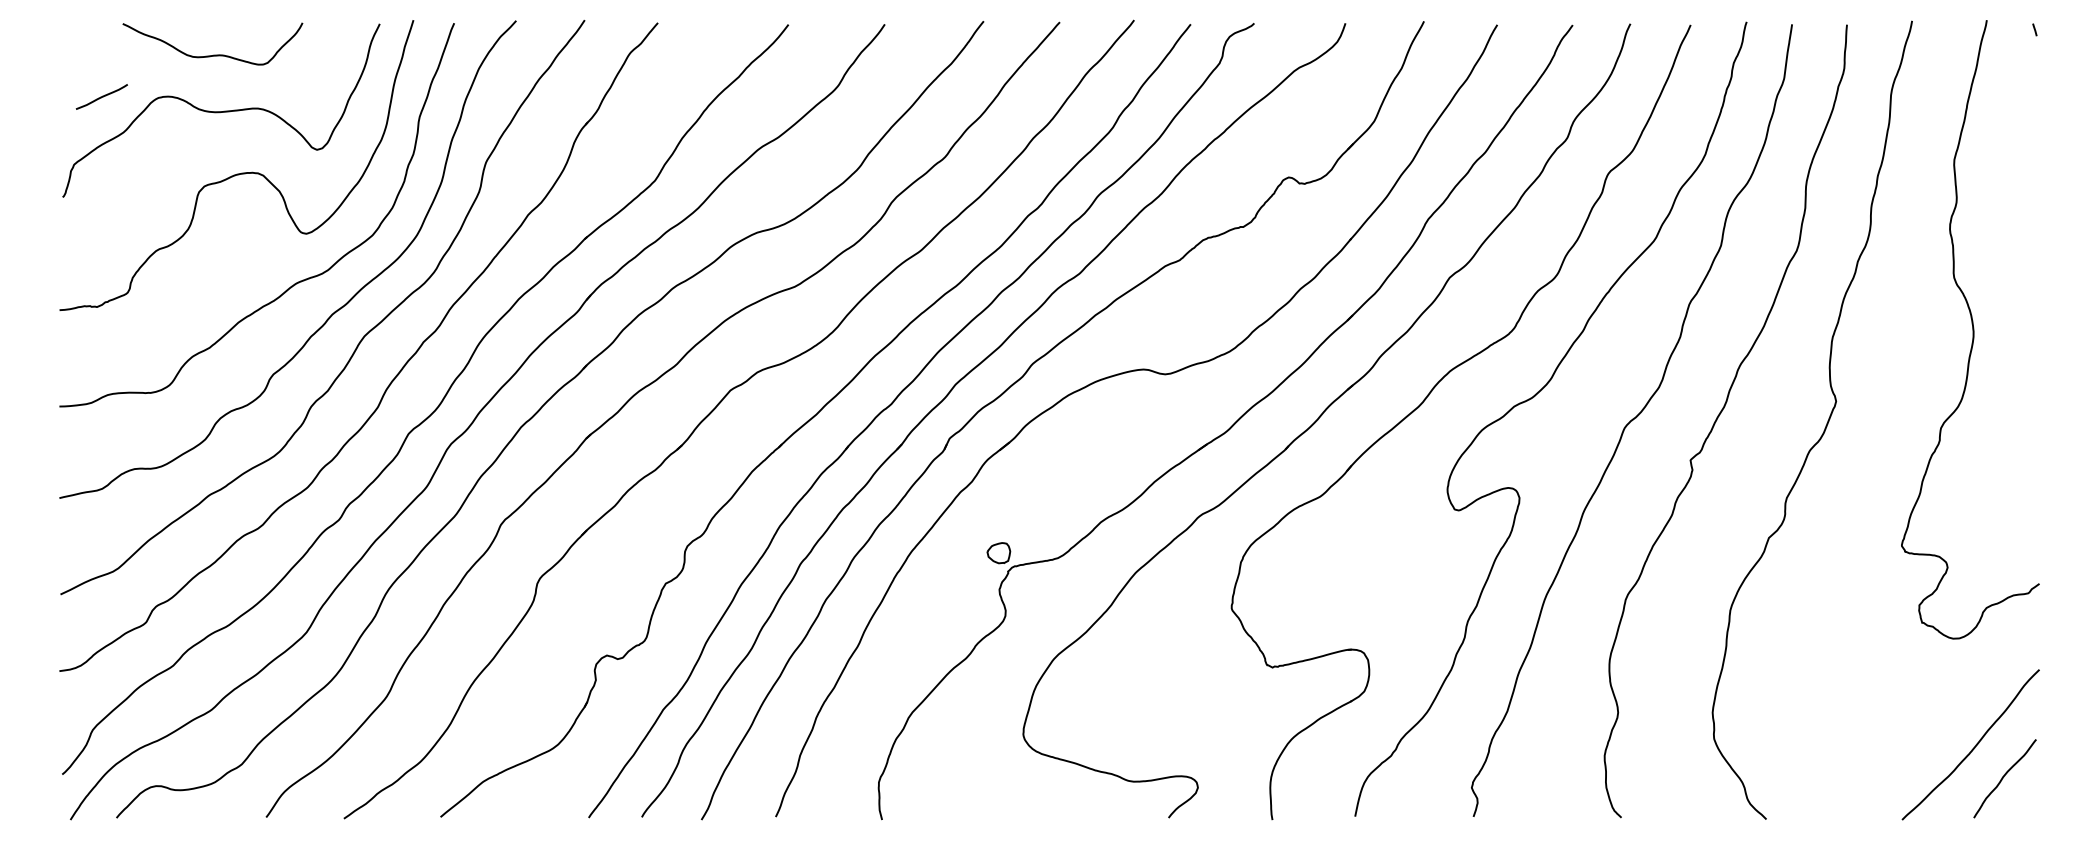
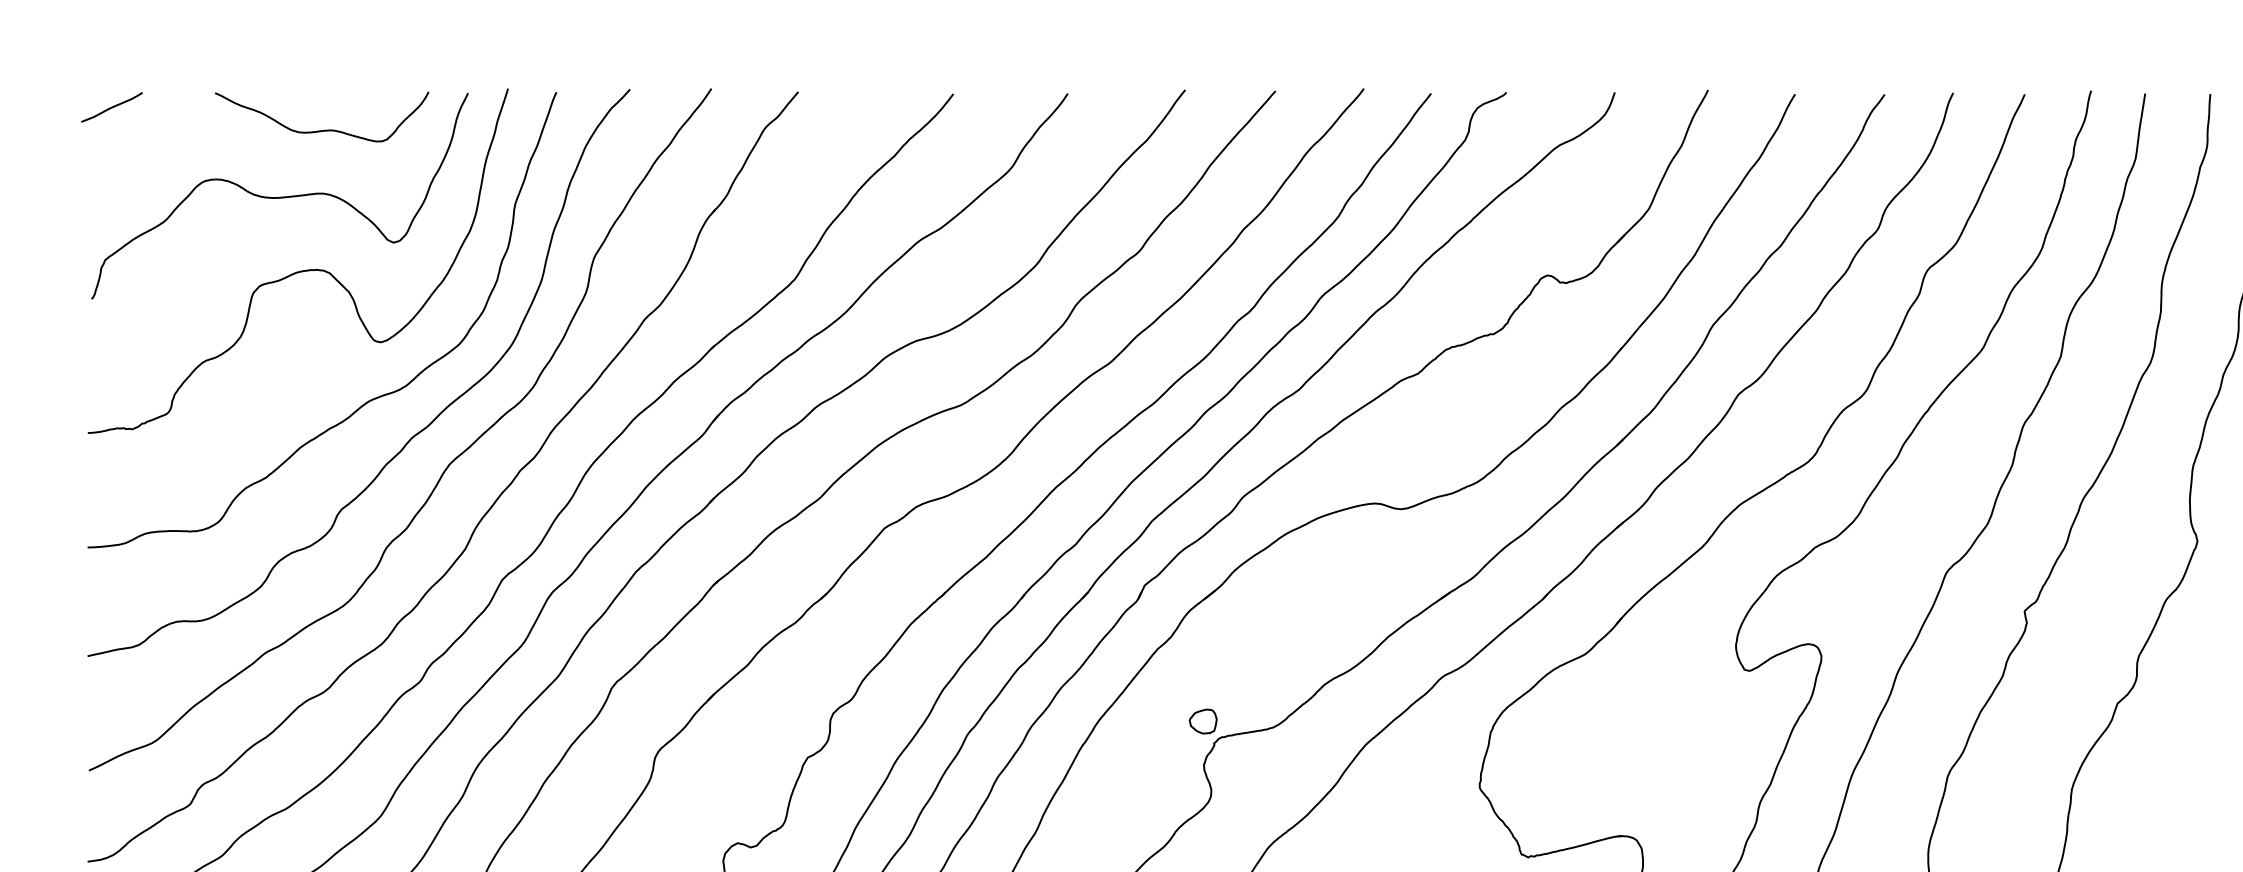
curve: (213, 54) -> (322, 129), moved
line: (101, 96) -> (111, 106), moved

